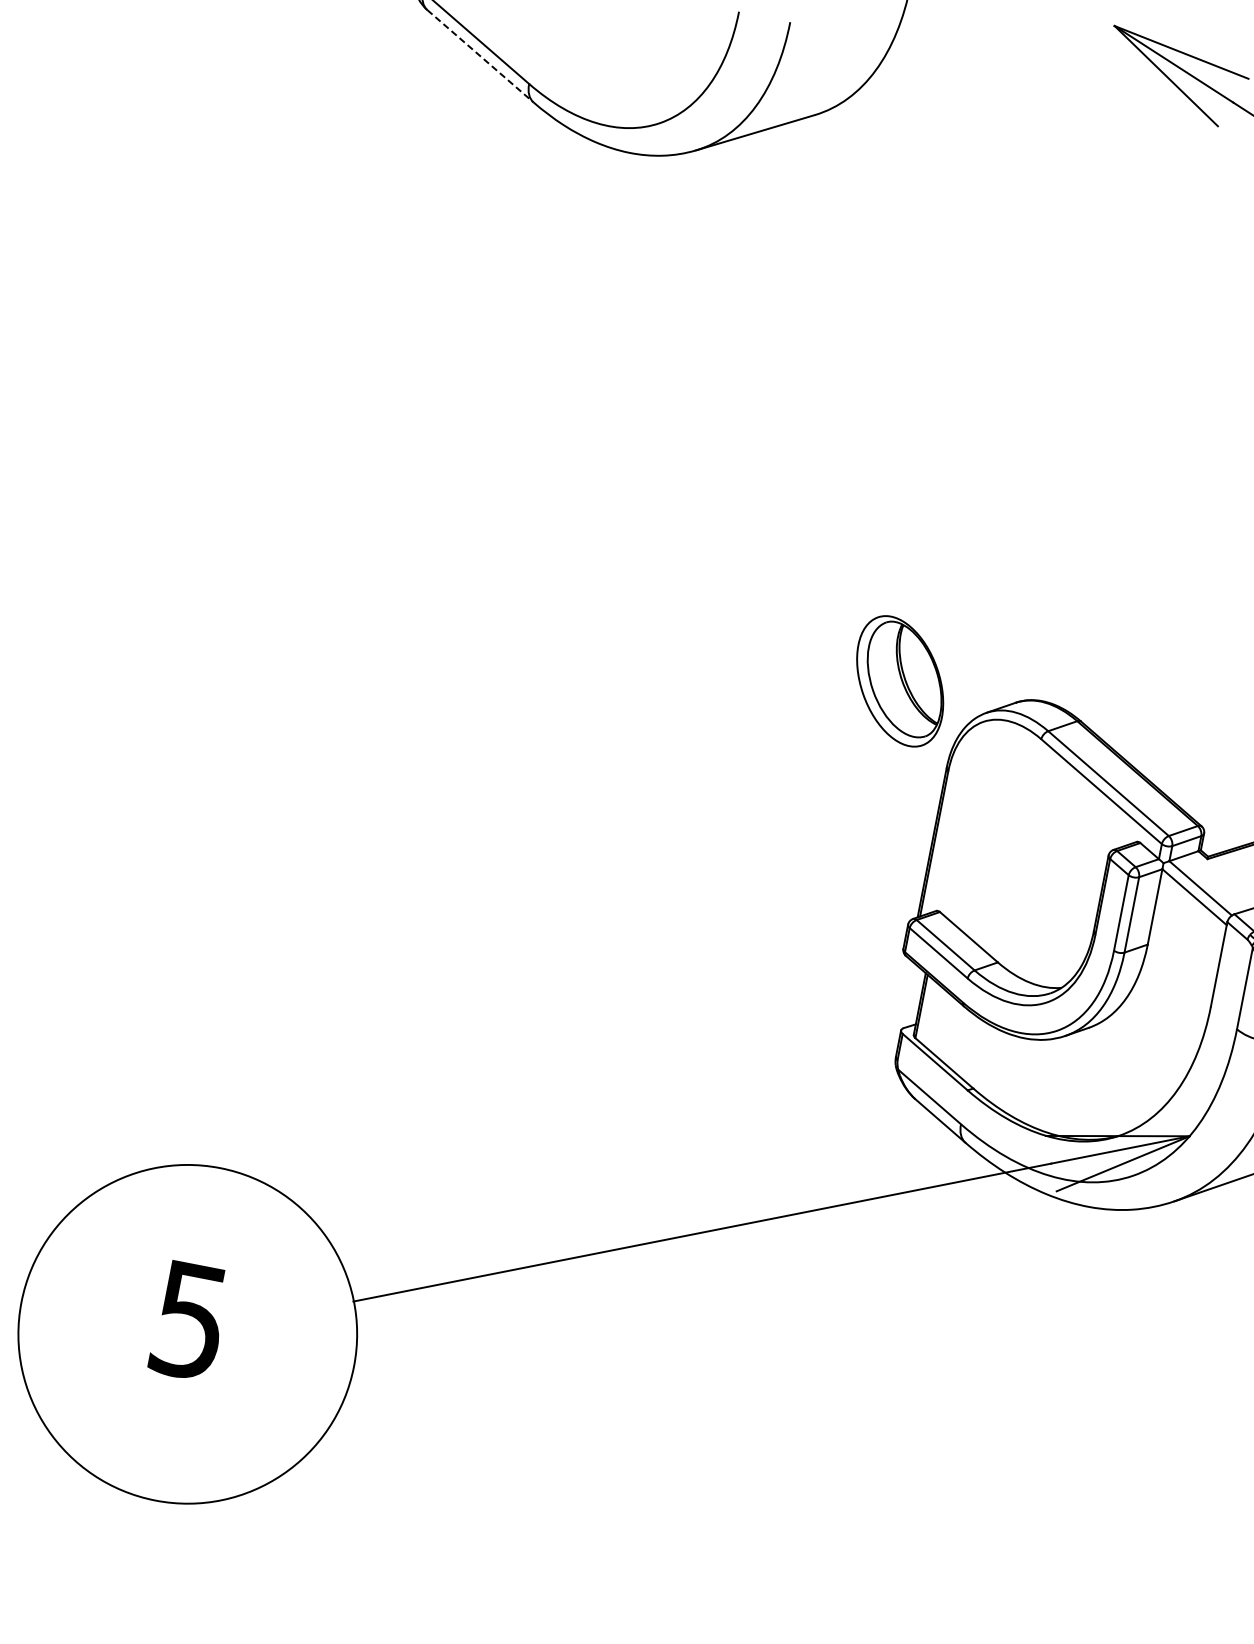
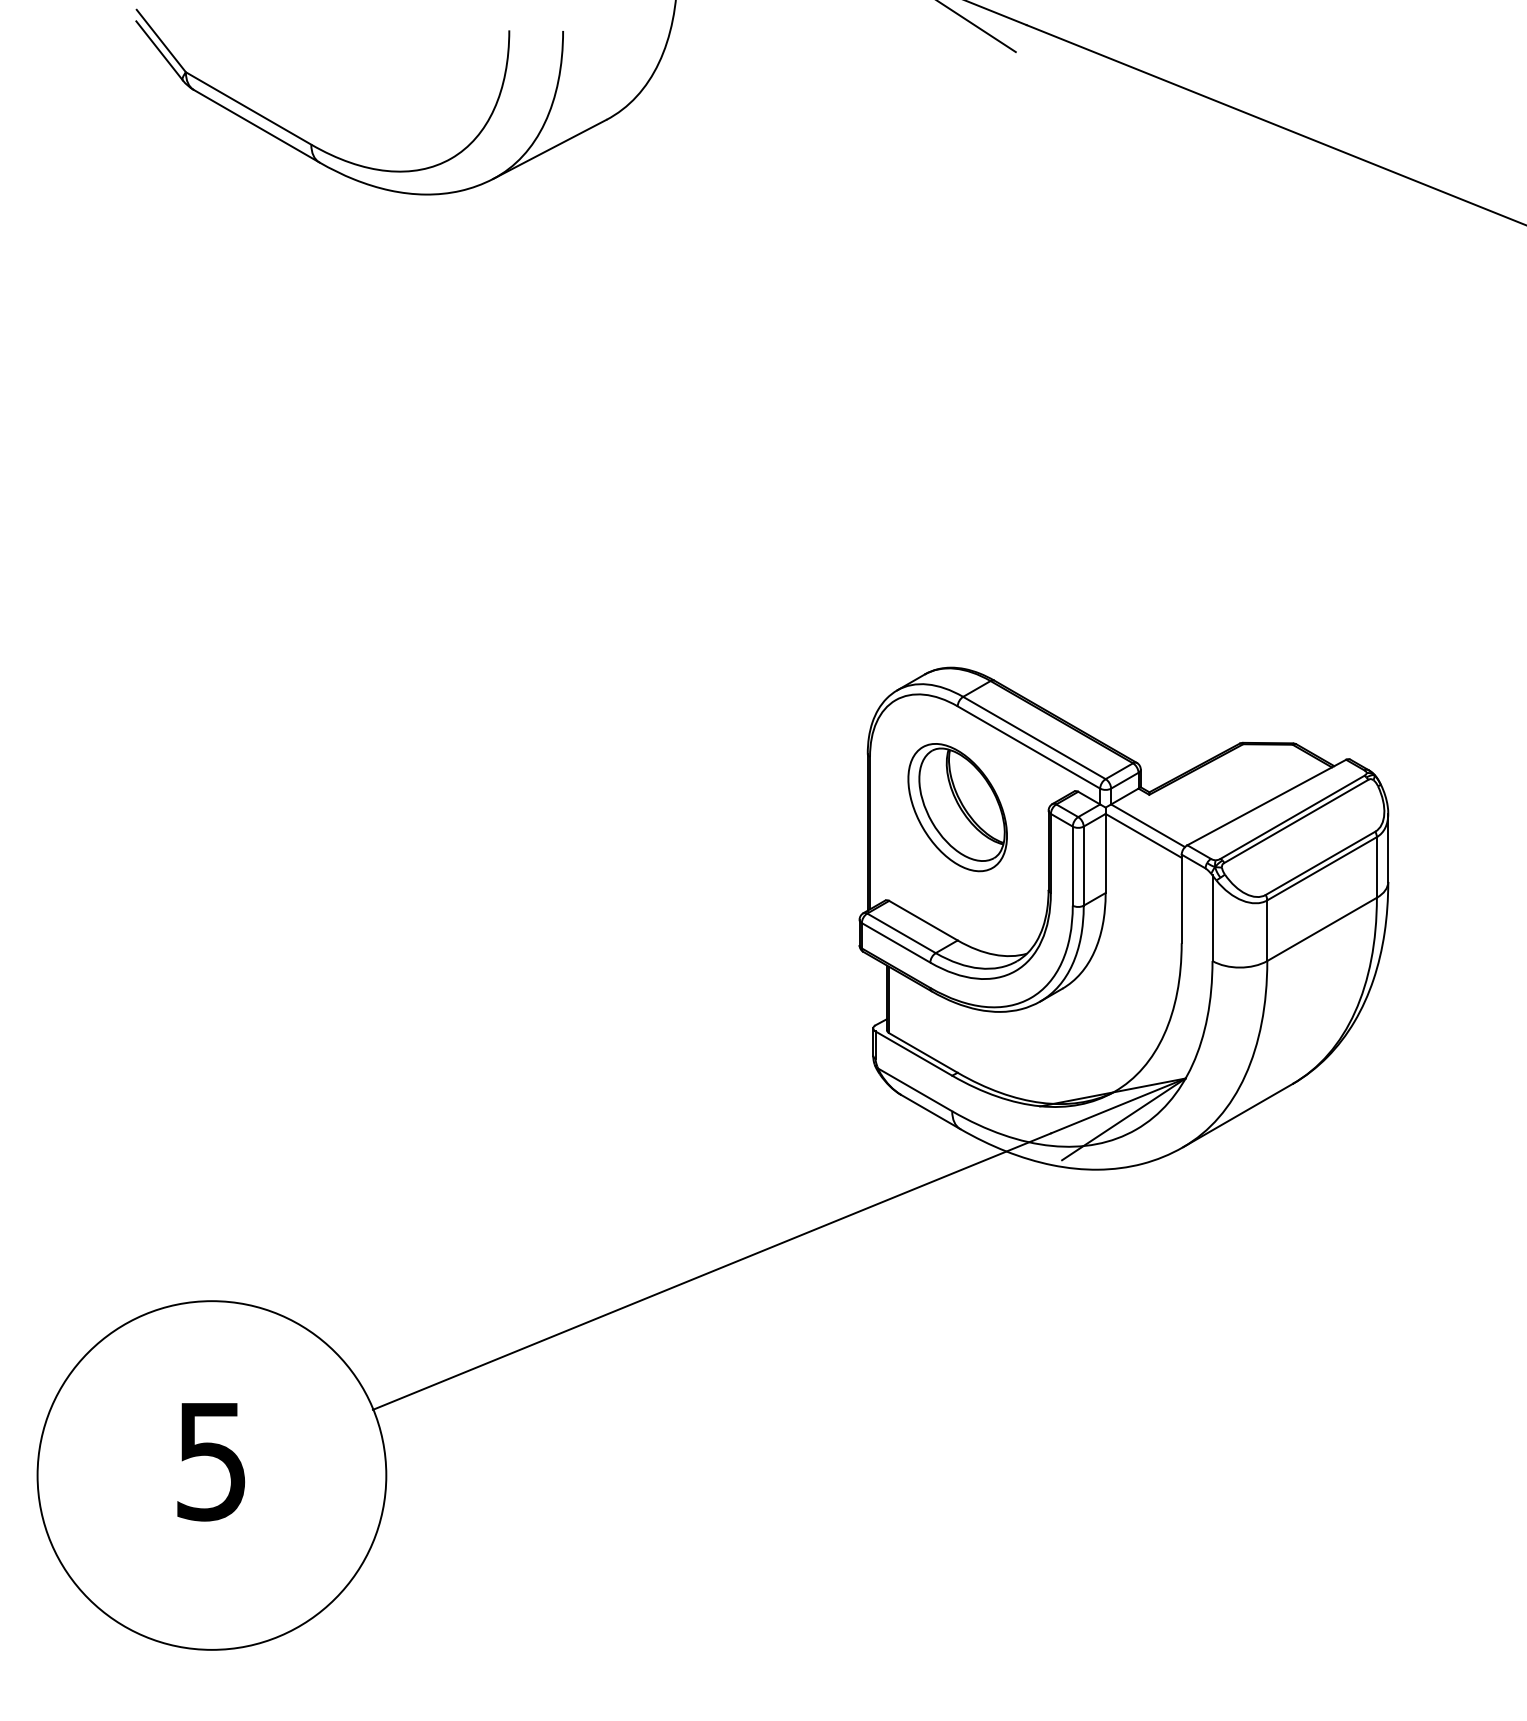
line: (481, 56) -> (257, 126), dashed -> solid
part: (899, 681) -> (957, 807), moved

